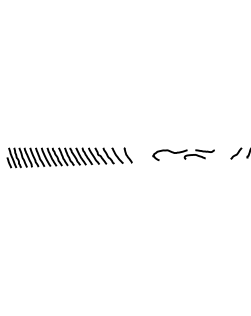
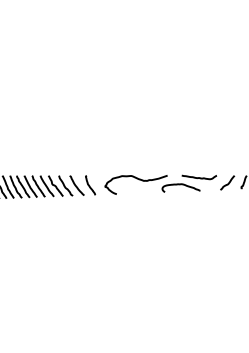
part: (183, 155) -> (160, 185), size x1.43

